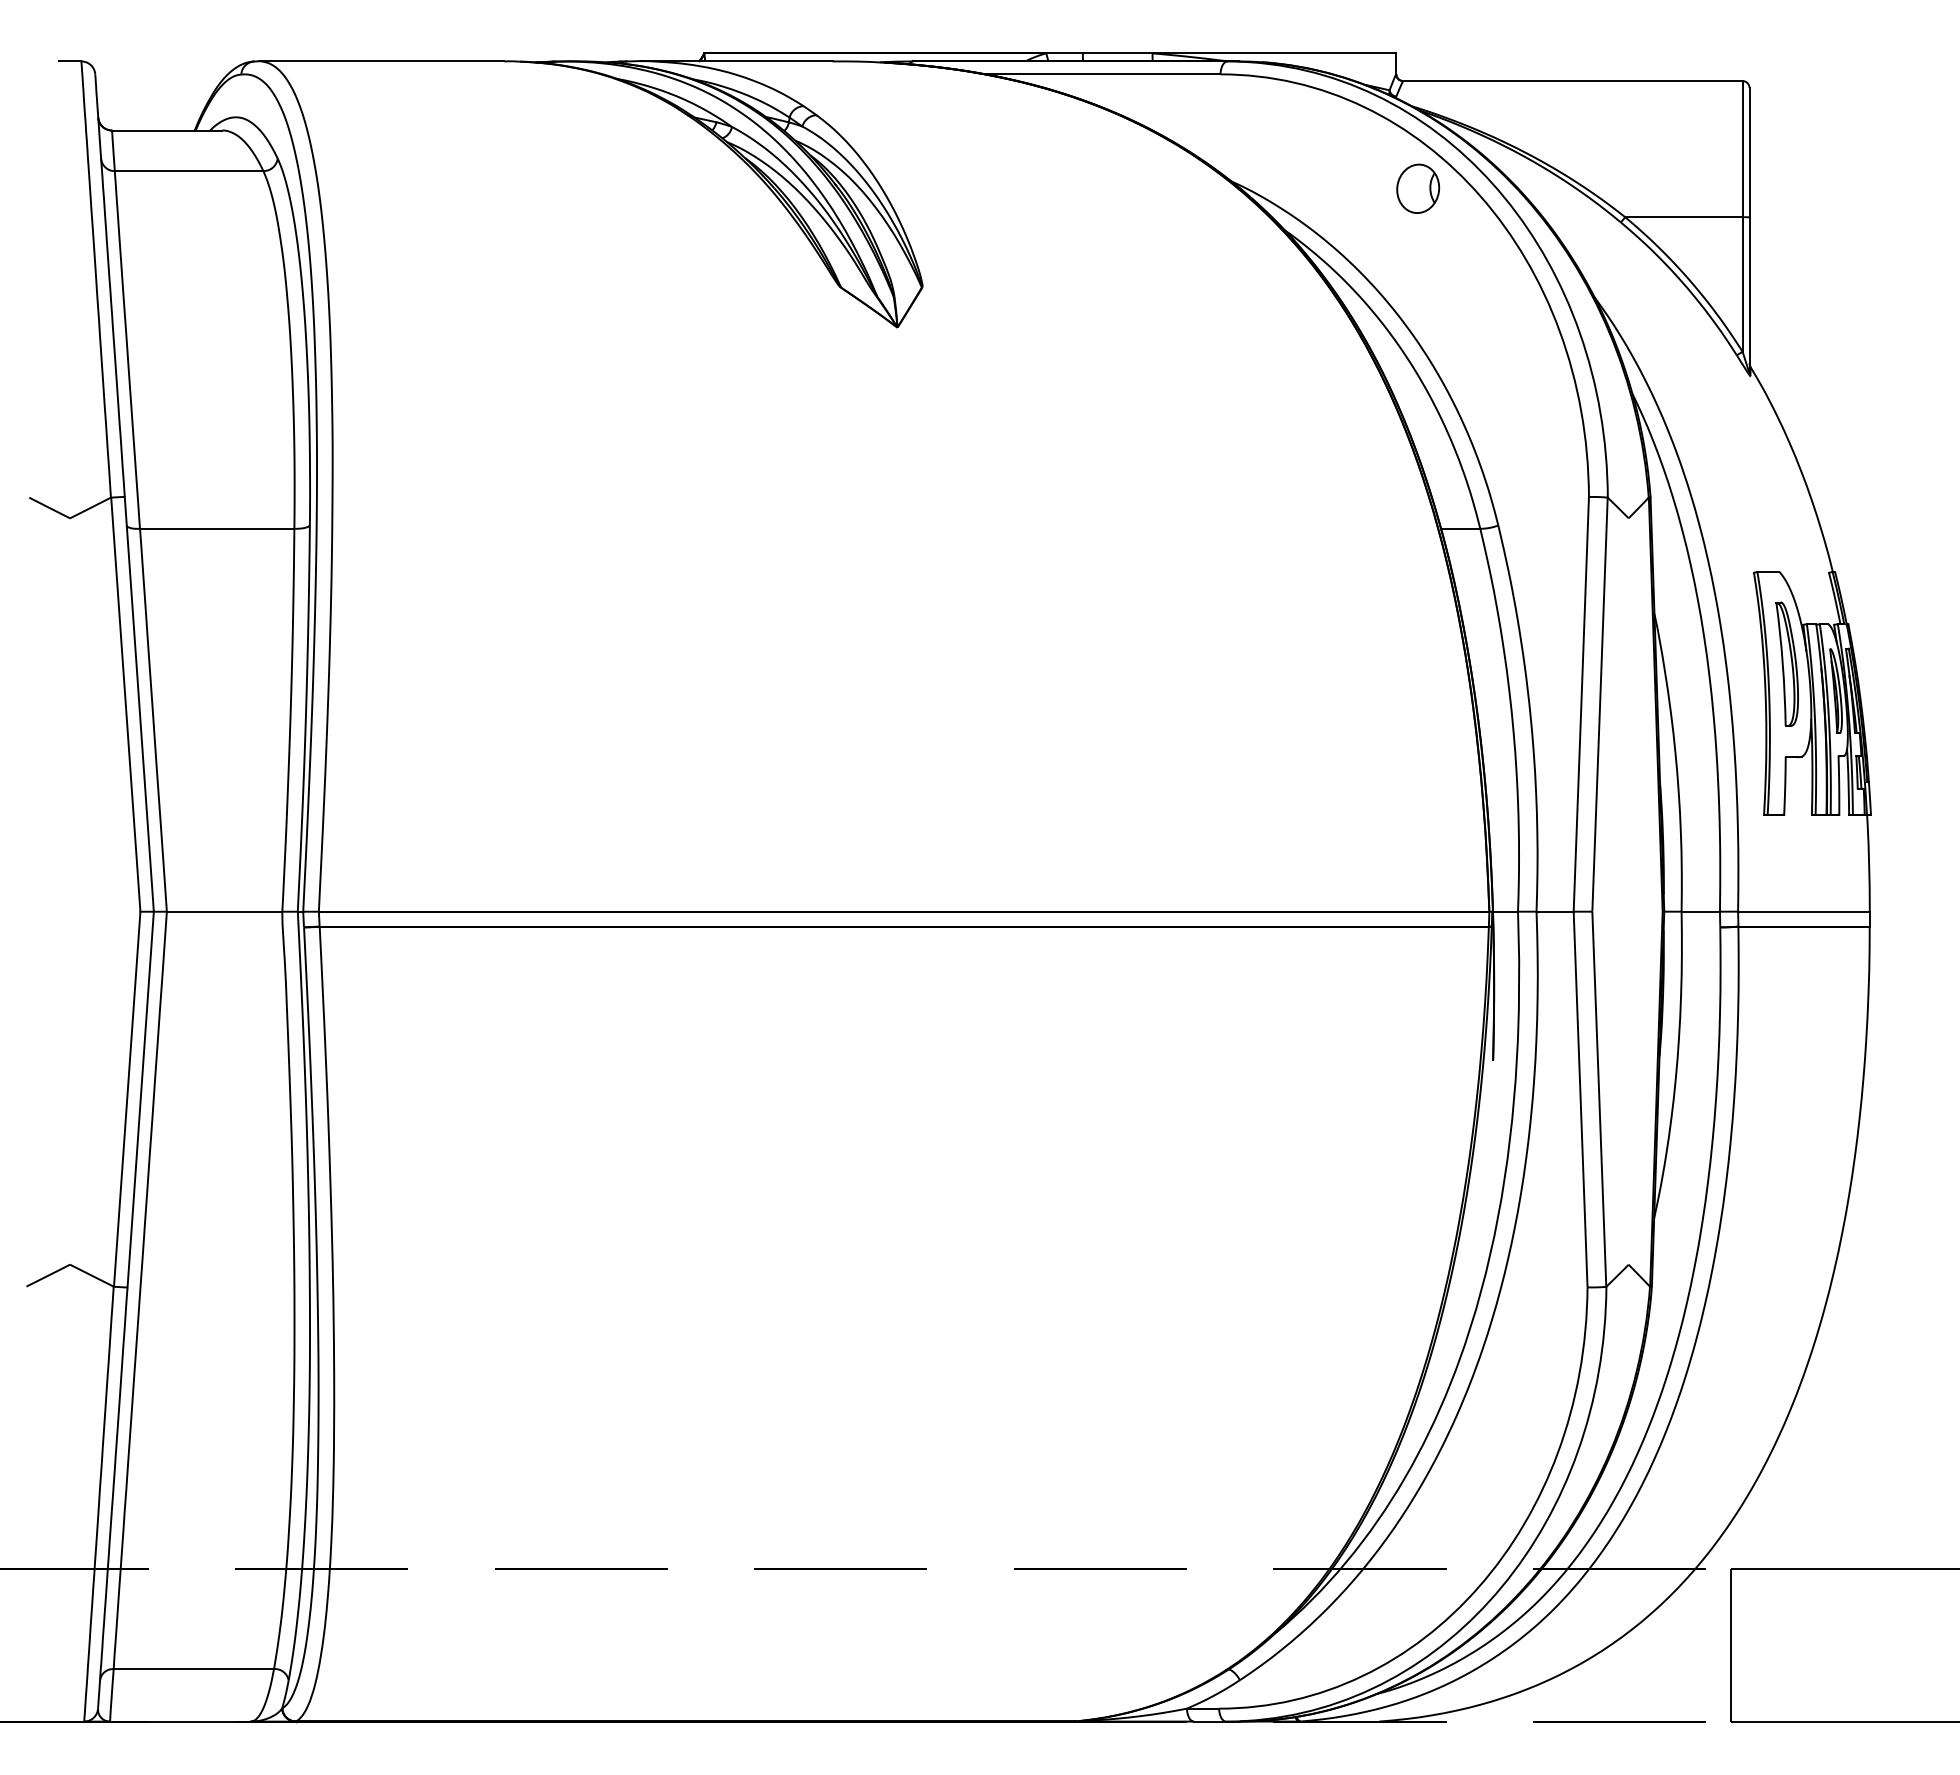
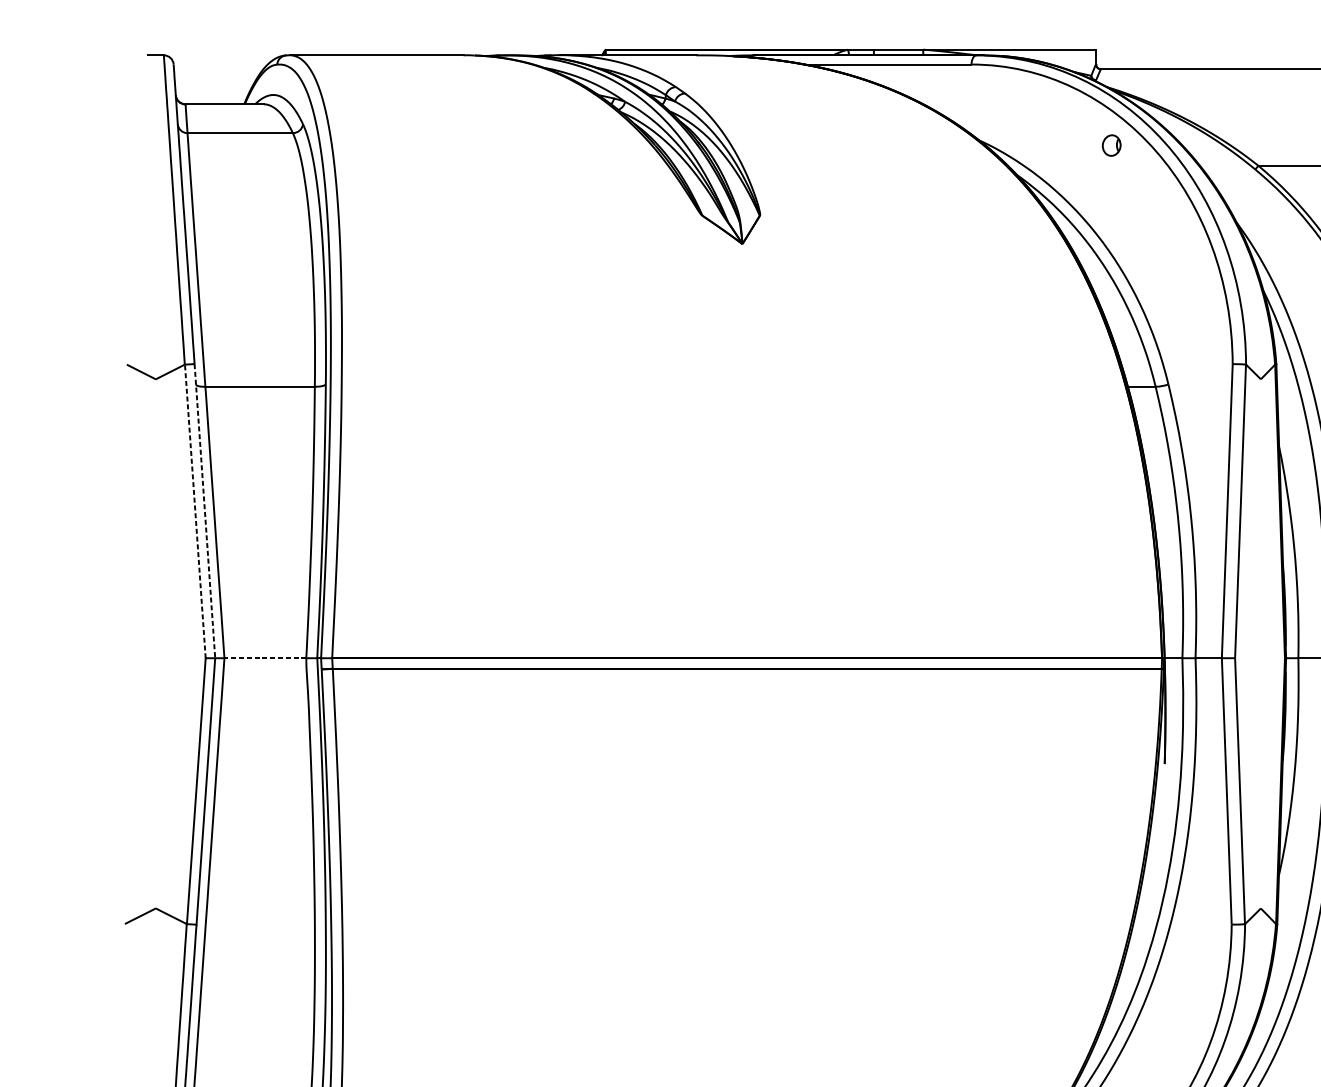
part: (1418, 188) -> (1111, 145), size x0.6
line: (125, 704) -> (195, 511), solid -> dashed
line: (139, 704) -> (205, 511), solid -> dashed
line: (224, 911) -> (265, 658), solid -> dashed

